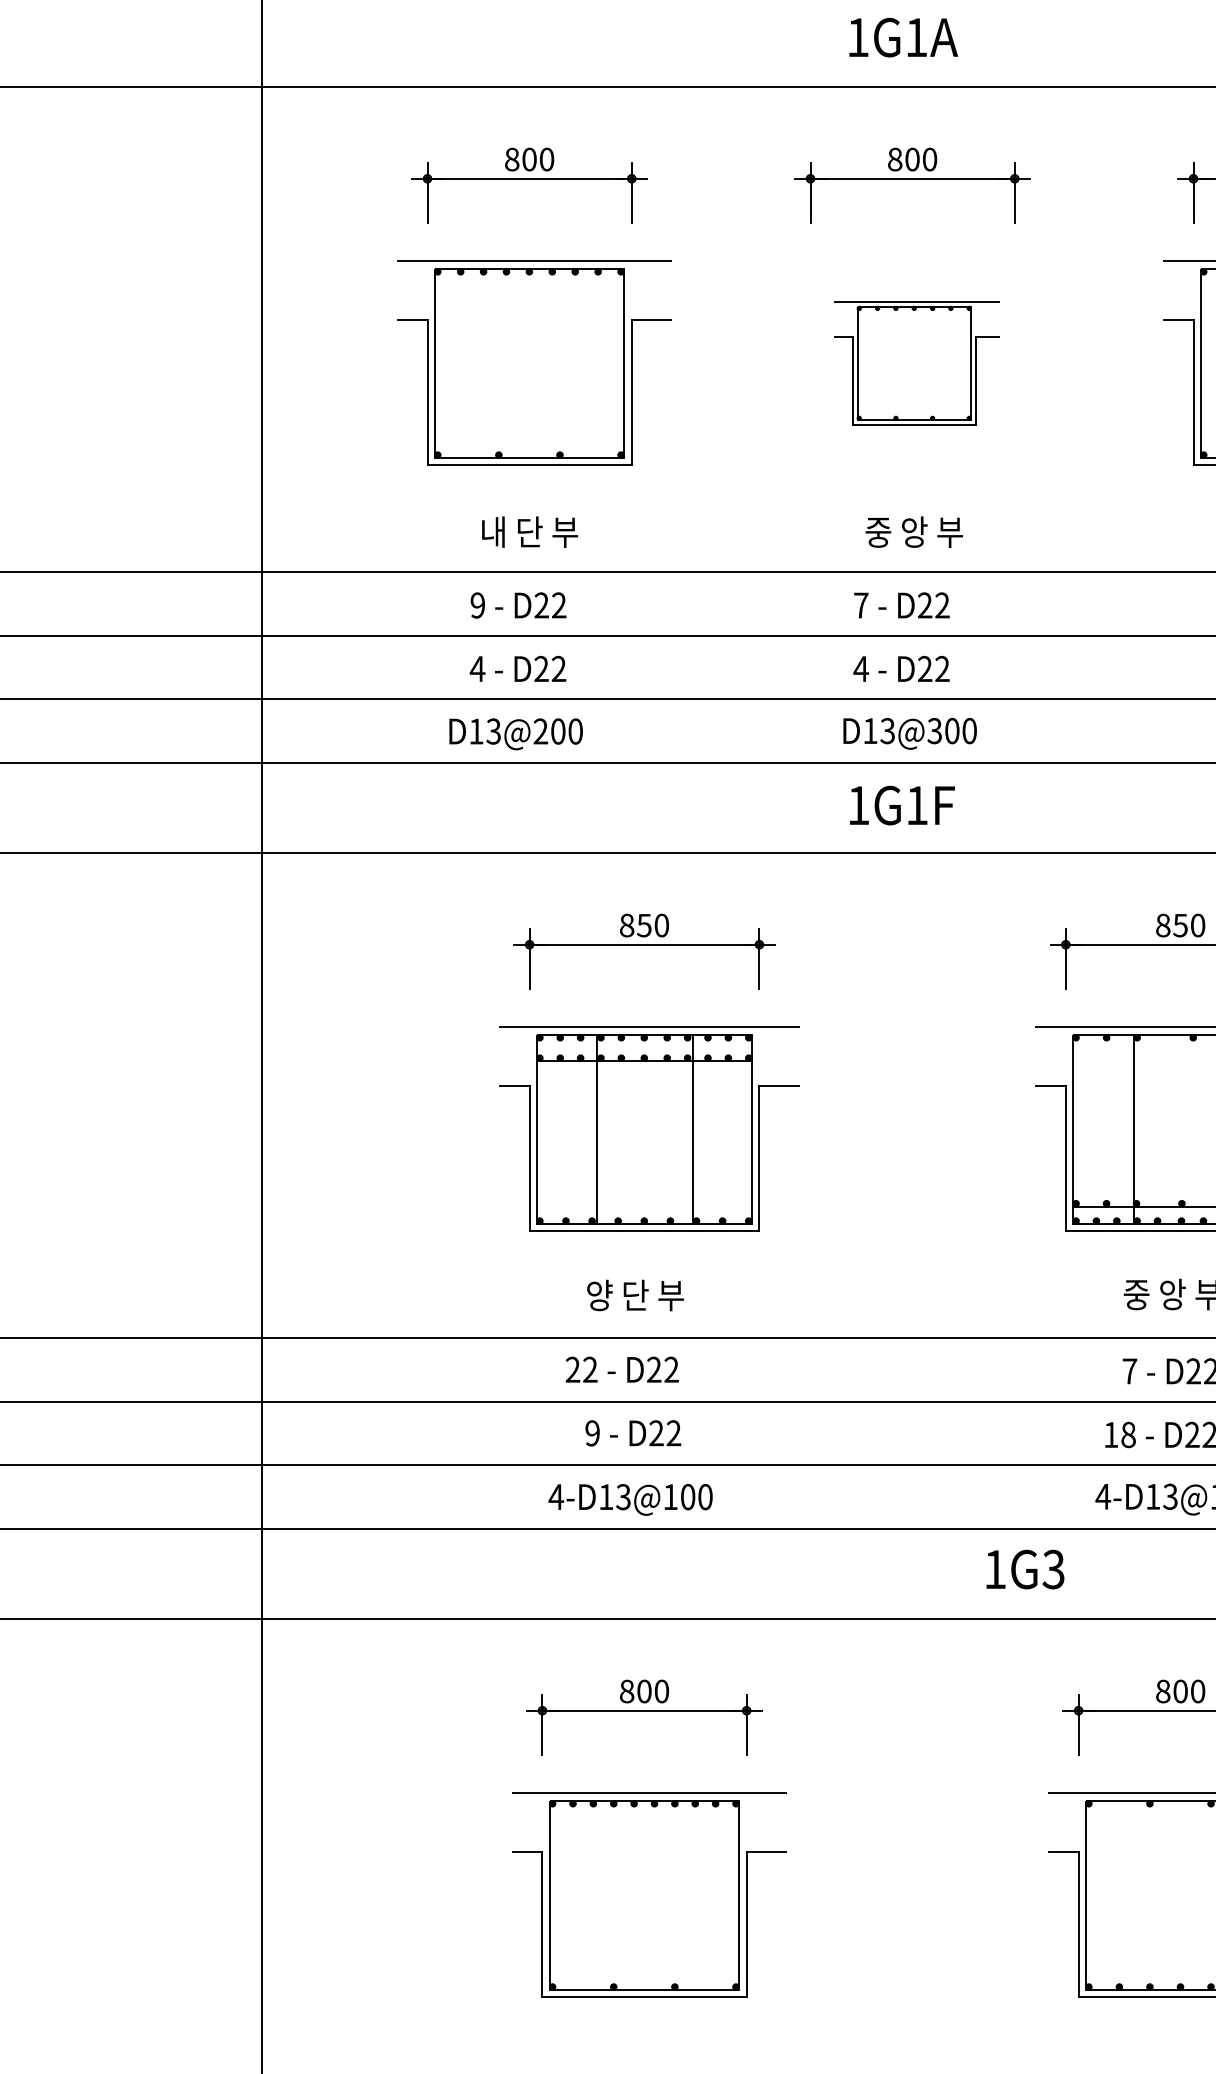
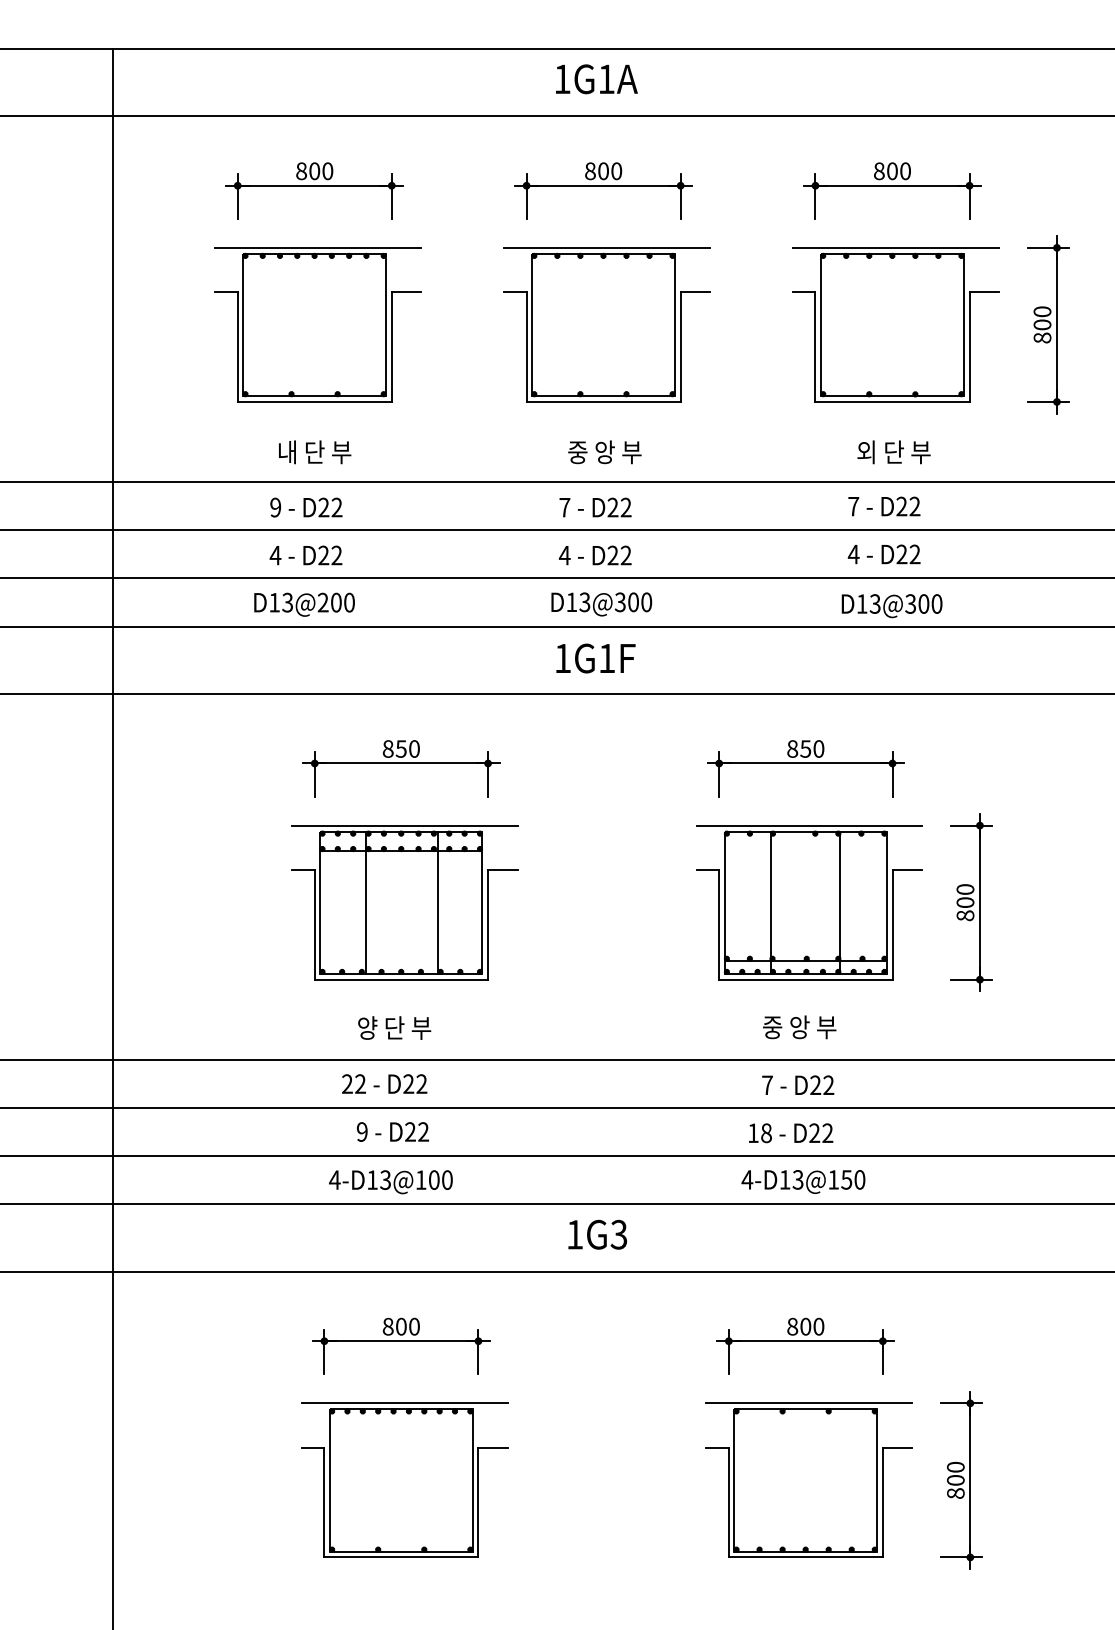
part: (916, 362) -> (606, 324), size x1.67
text: (1025, 1569) -> (597, 1234), moved

